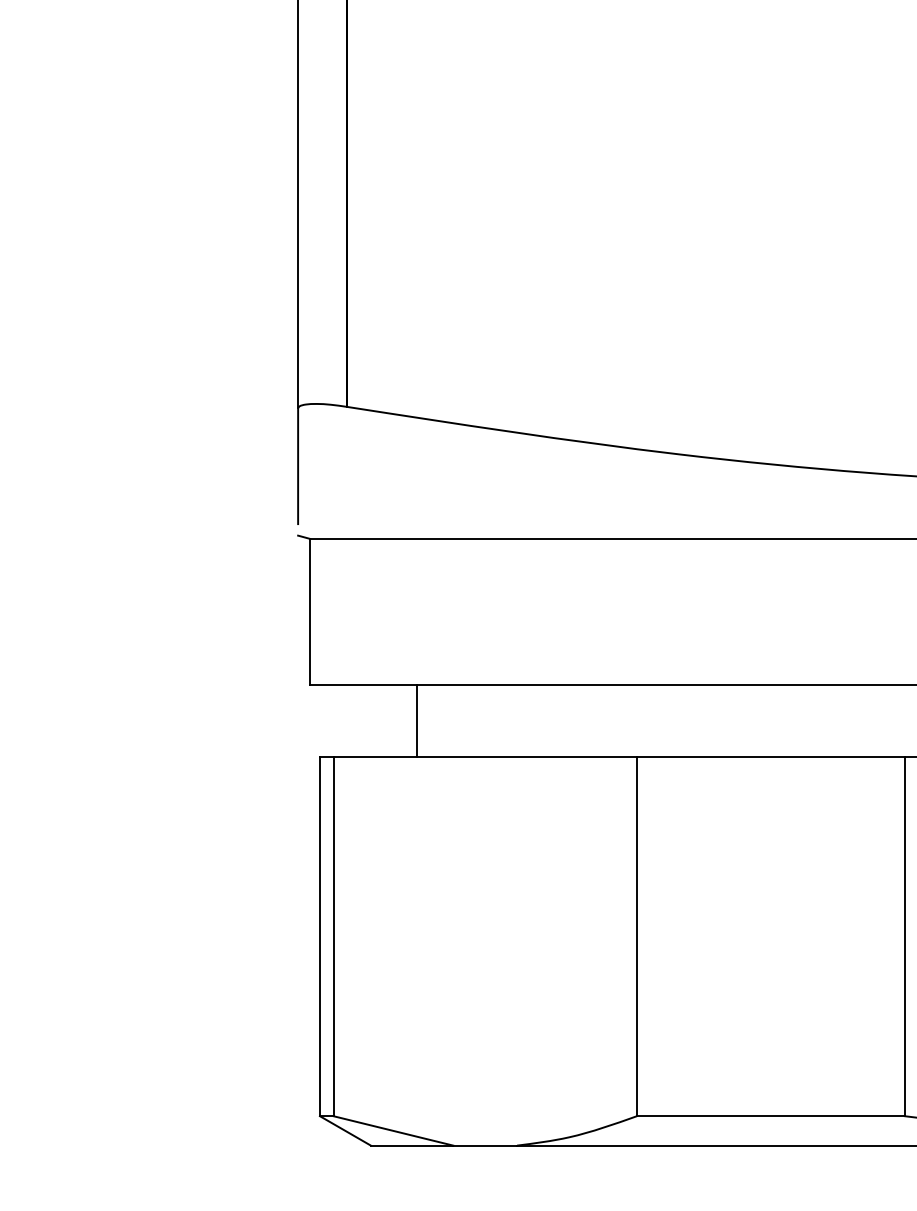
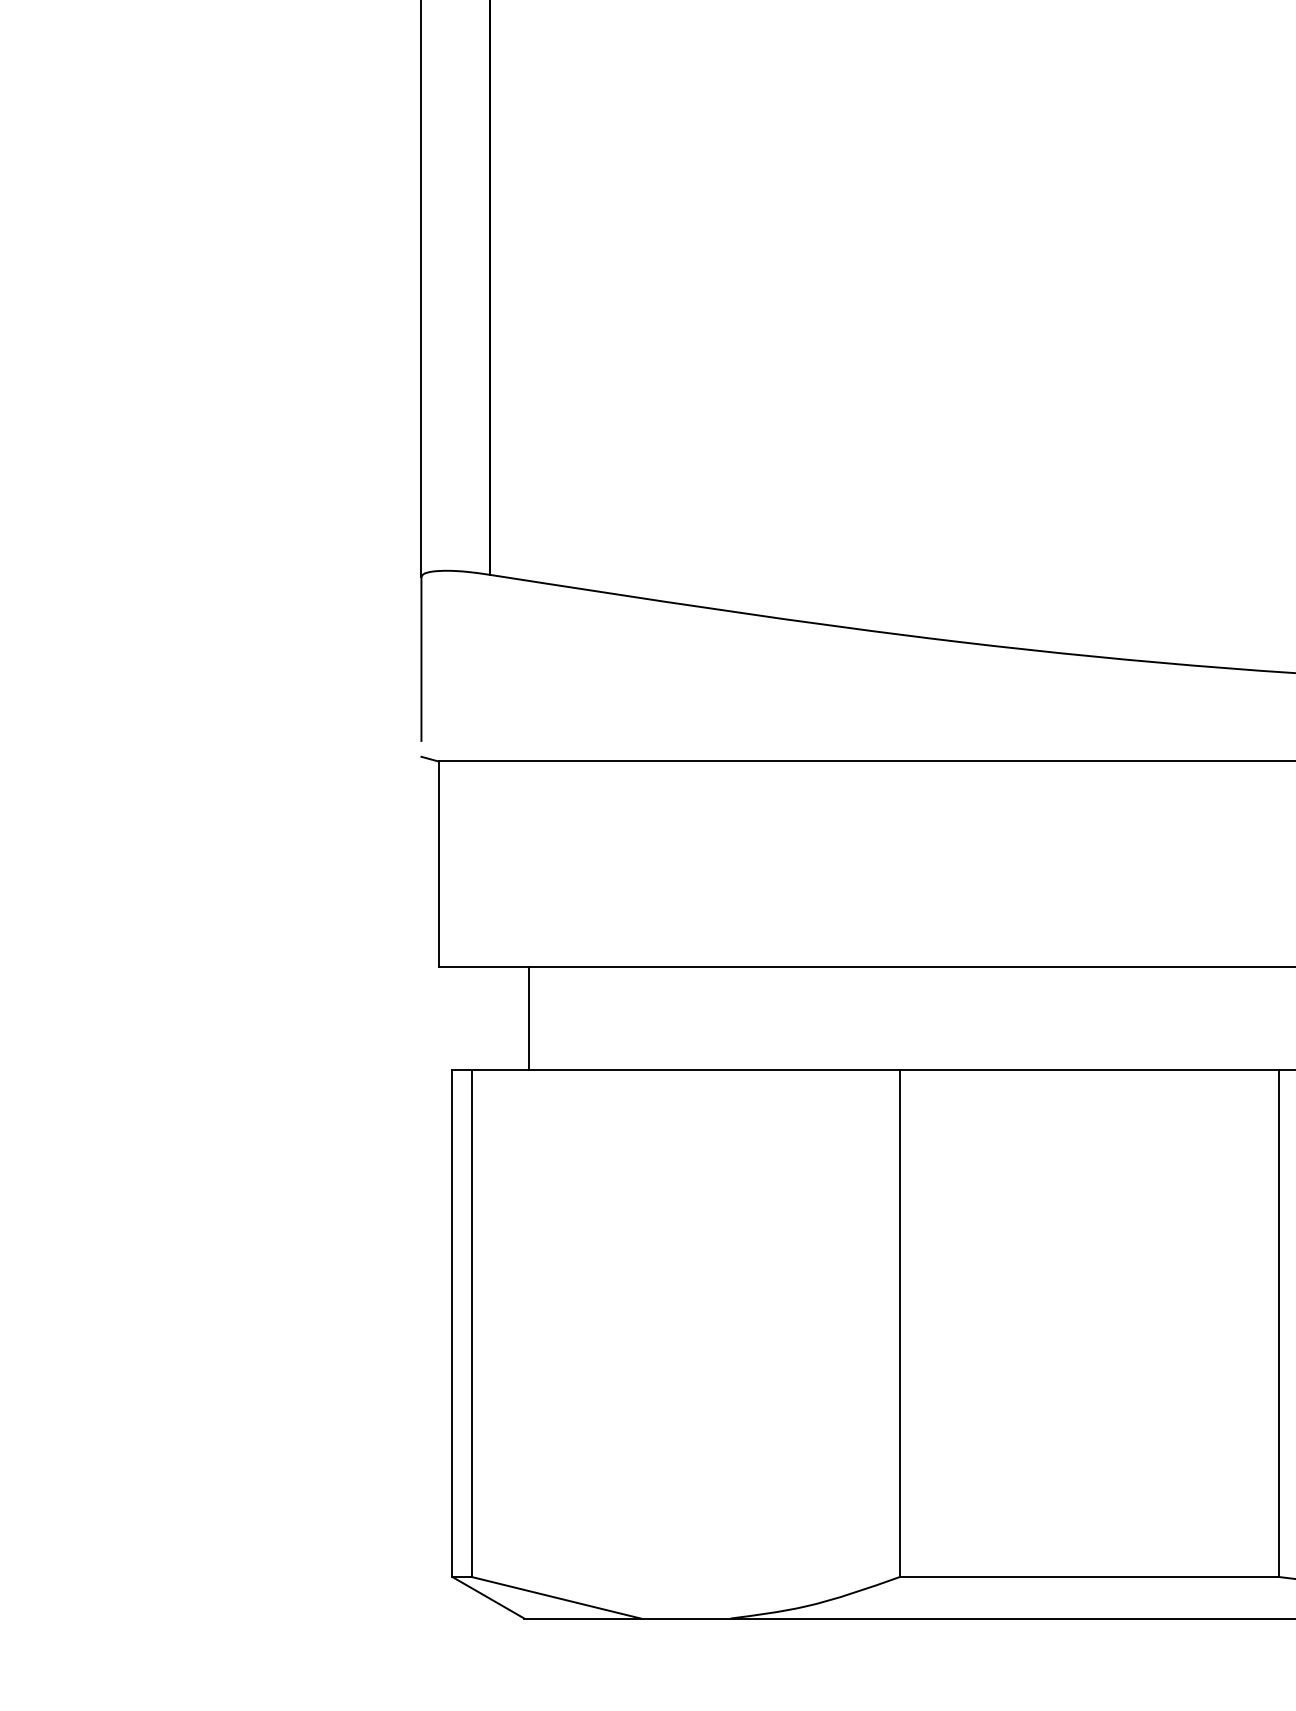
line: (417, 720) -> (528, 1018), moved

